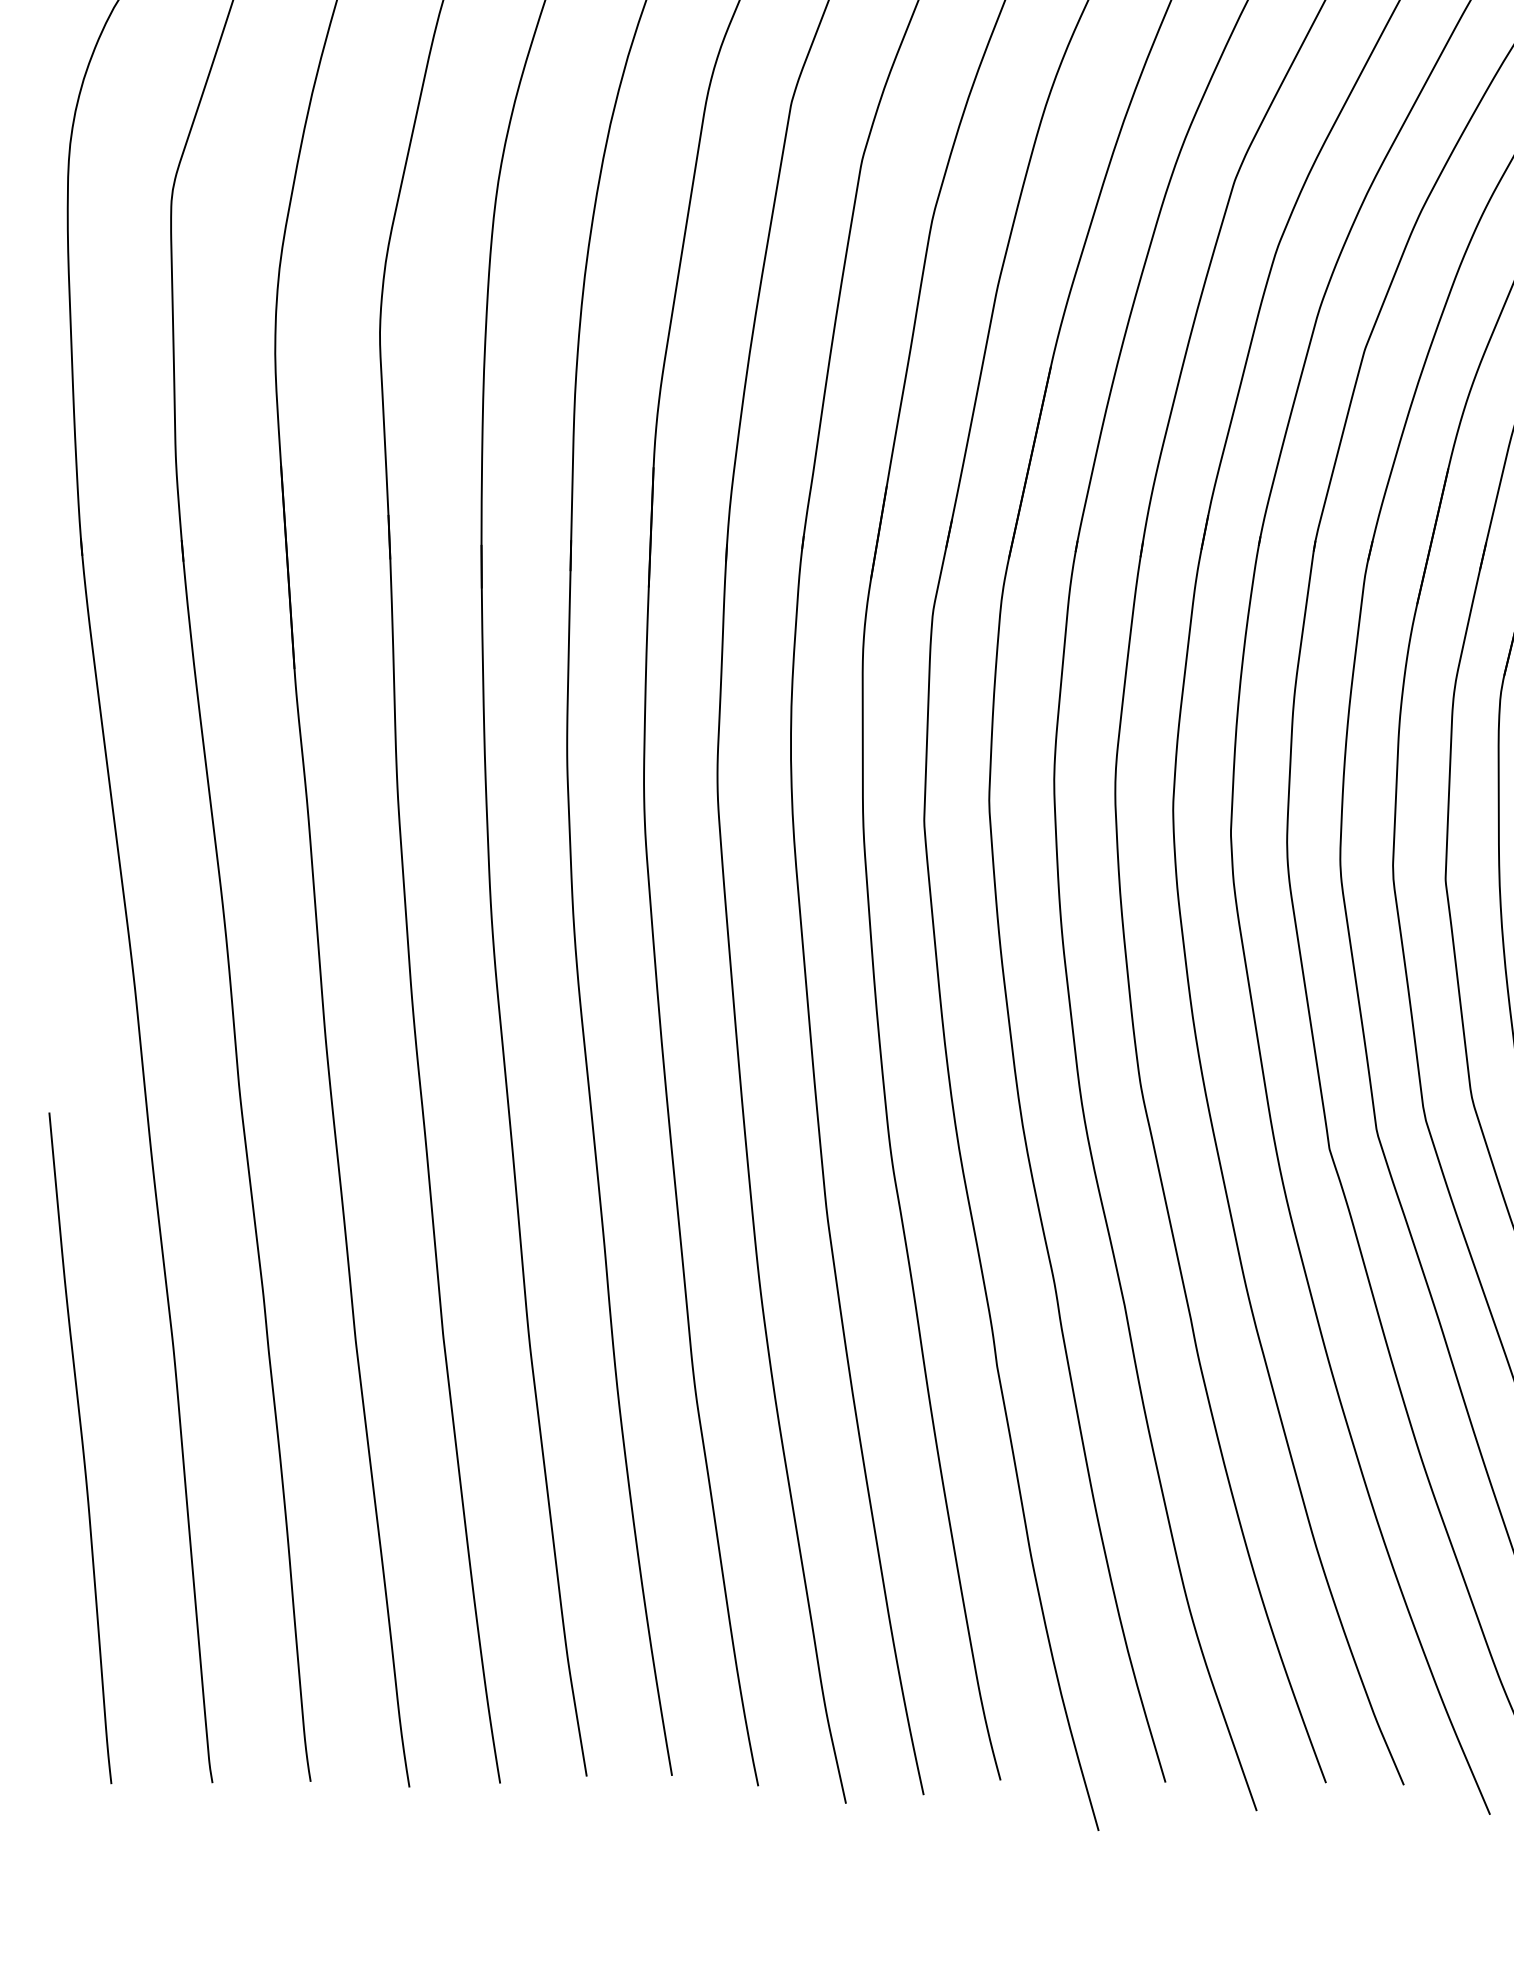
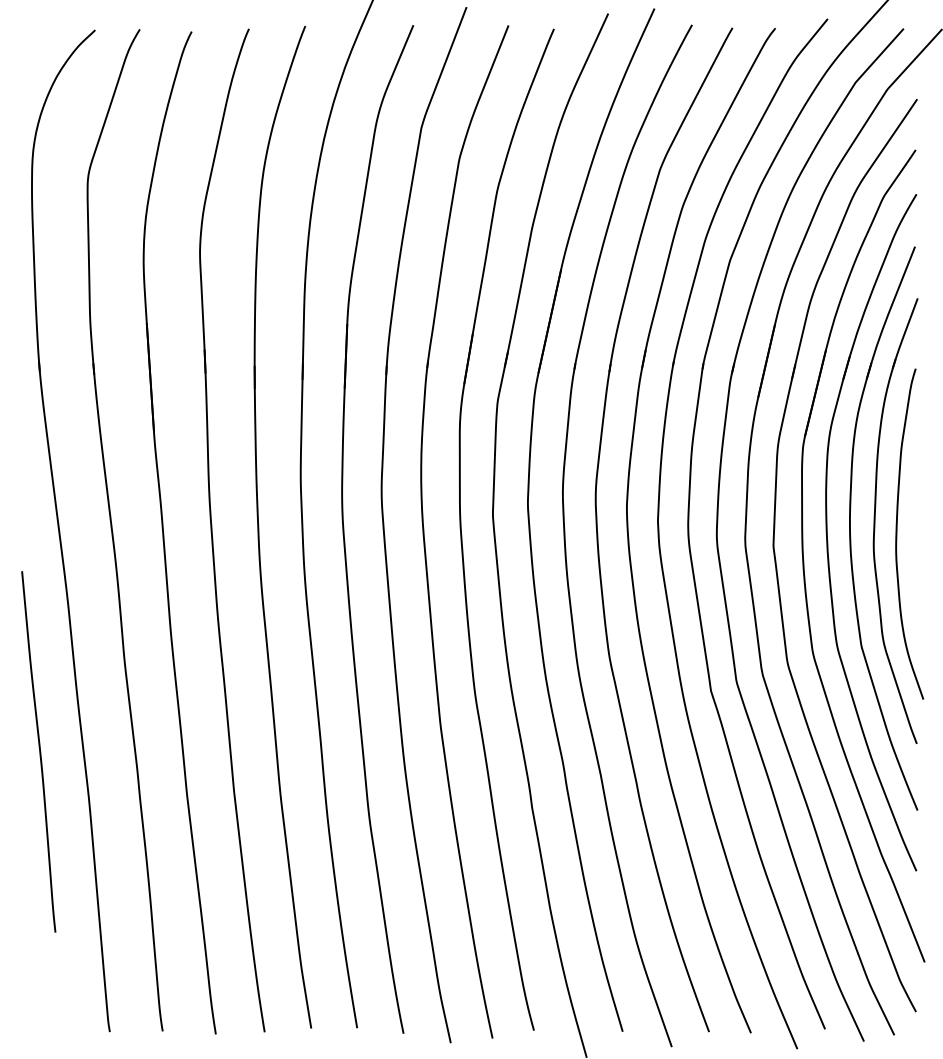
curve: (81, 1447) -> (39, 751), moved

